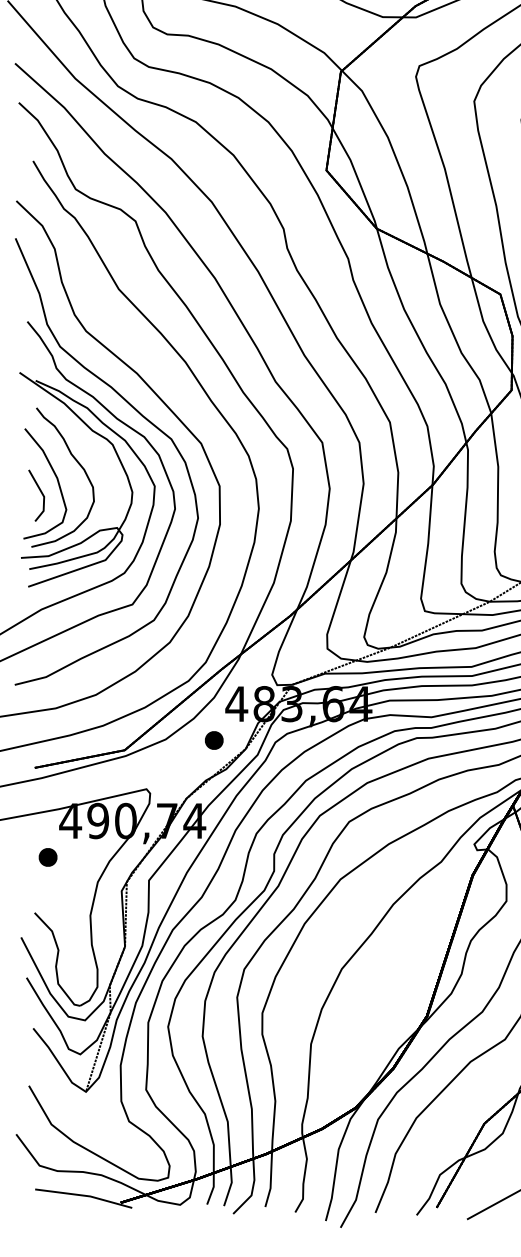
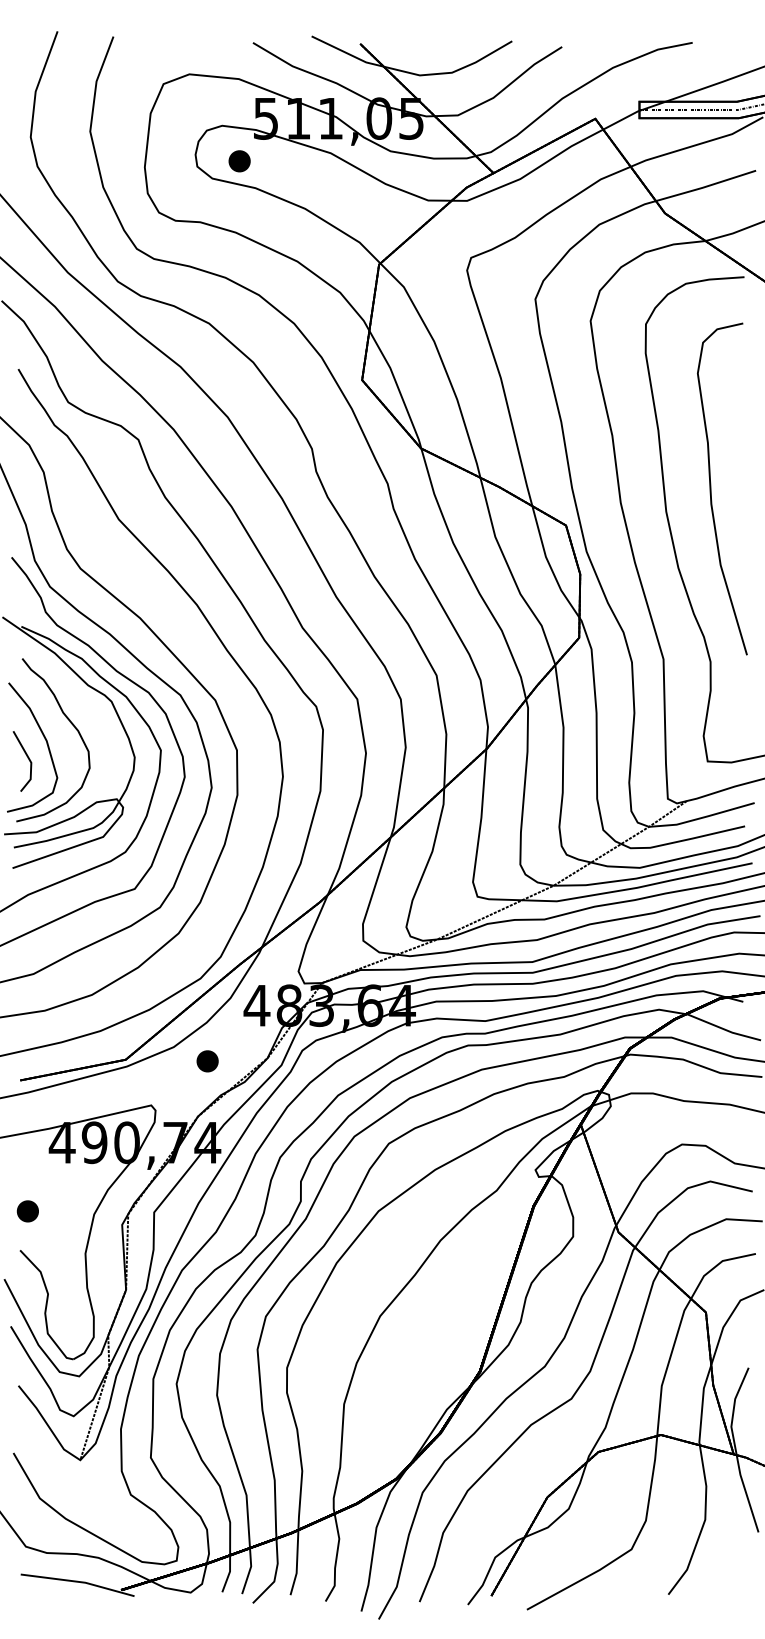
part: (214, 740) -> (207, 1061), moved
part: (47, 857) -> (27, 1211), moved

